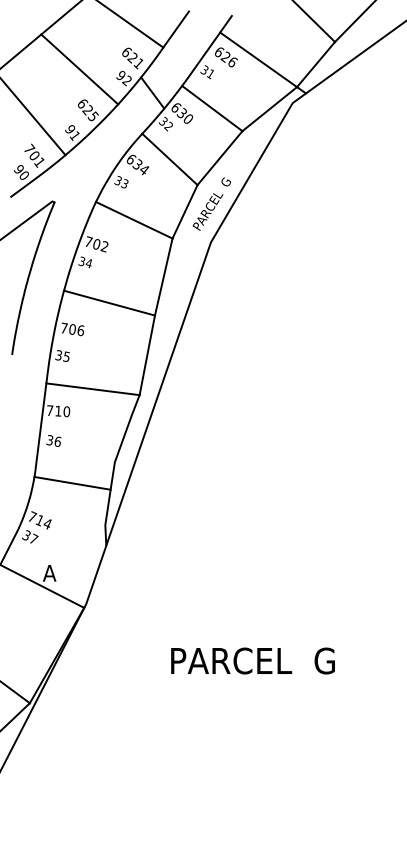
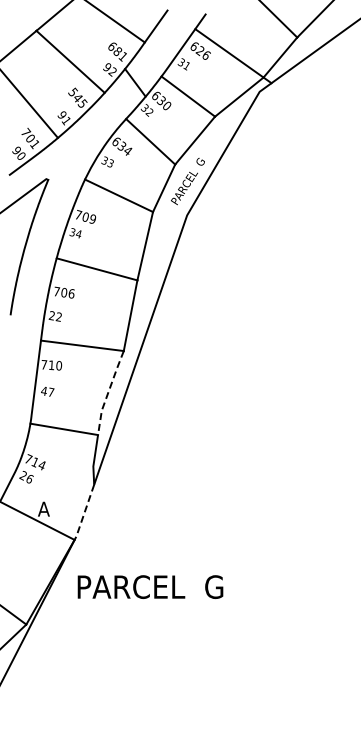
text: (132, 57) -> (117, 51), 621 -> 681
text: (85, 106) -> (75, 94), 625 -> 545
text: (104, 246) -> (92, 219), 702 -> 709
text: (61, 356) -> (54, 316), 35 -> 22
text: (53, 440) -> (47, 391), 36 -> 47
line: (122, 441) -> (108, 392), solid -> dashed
text: (30, 537) -> (26, 477), 37 -> 26
line: (95, 578) -> (84, 513), solid -> dashed
text: (253, 660) -> (150, 586), moved

